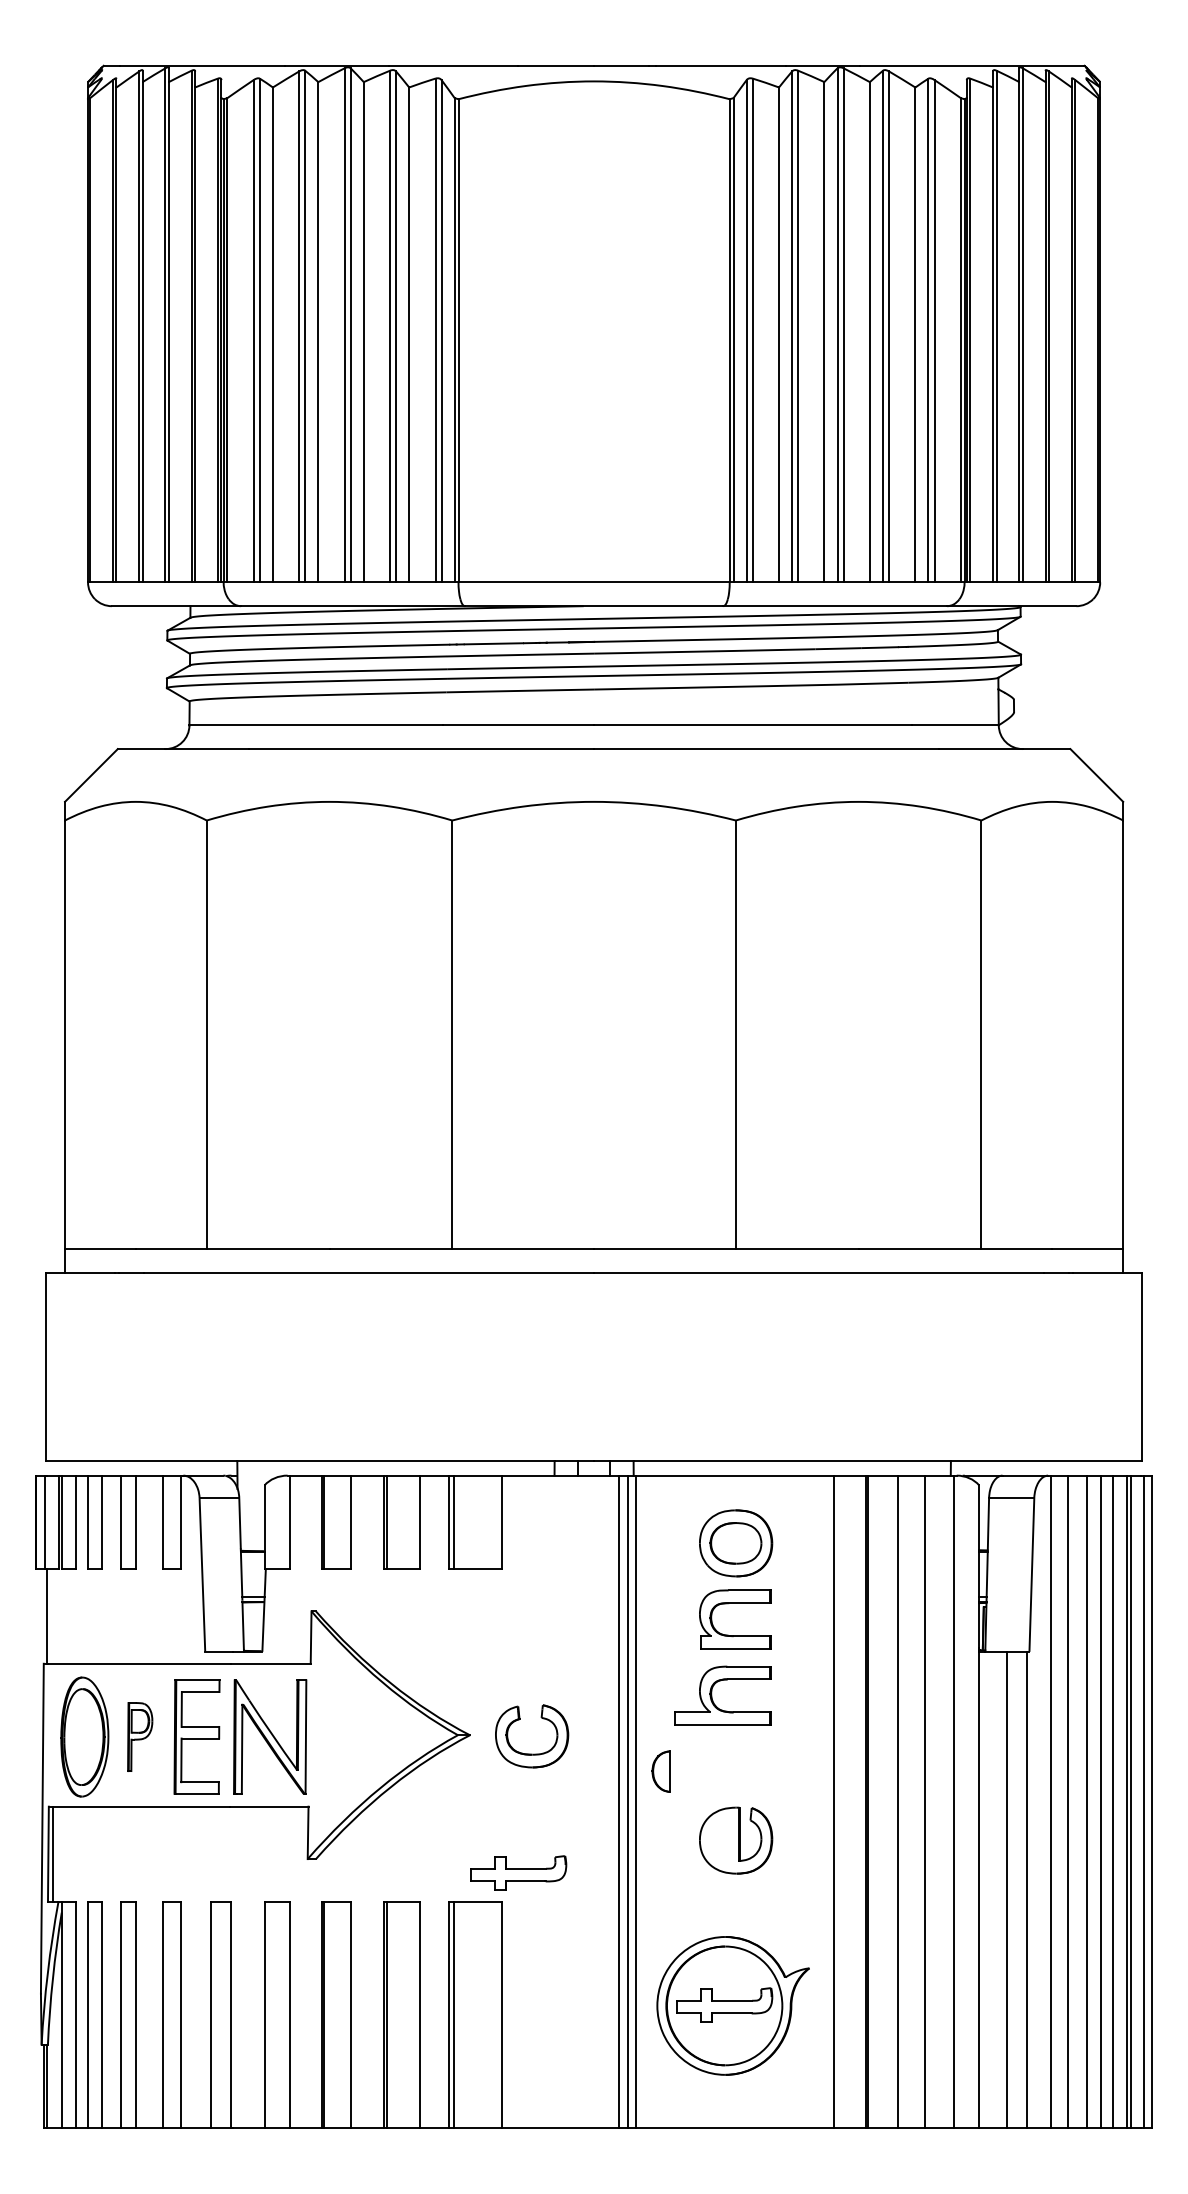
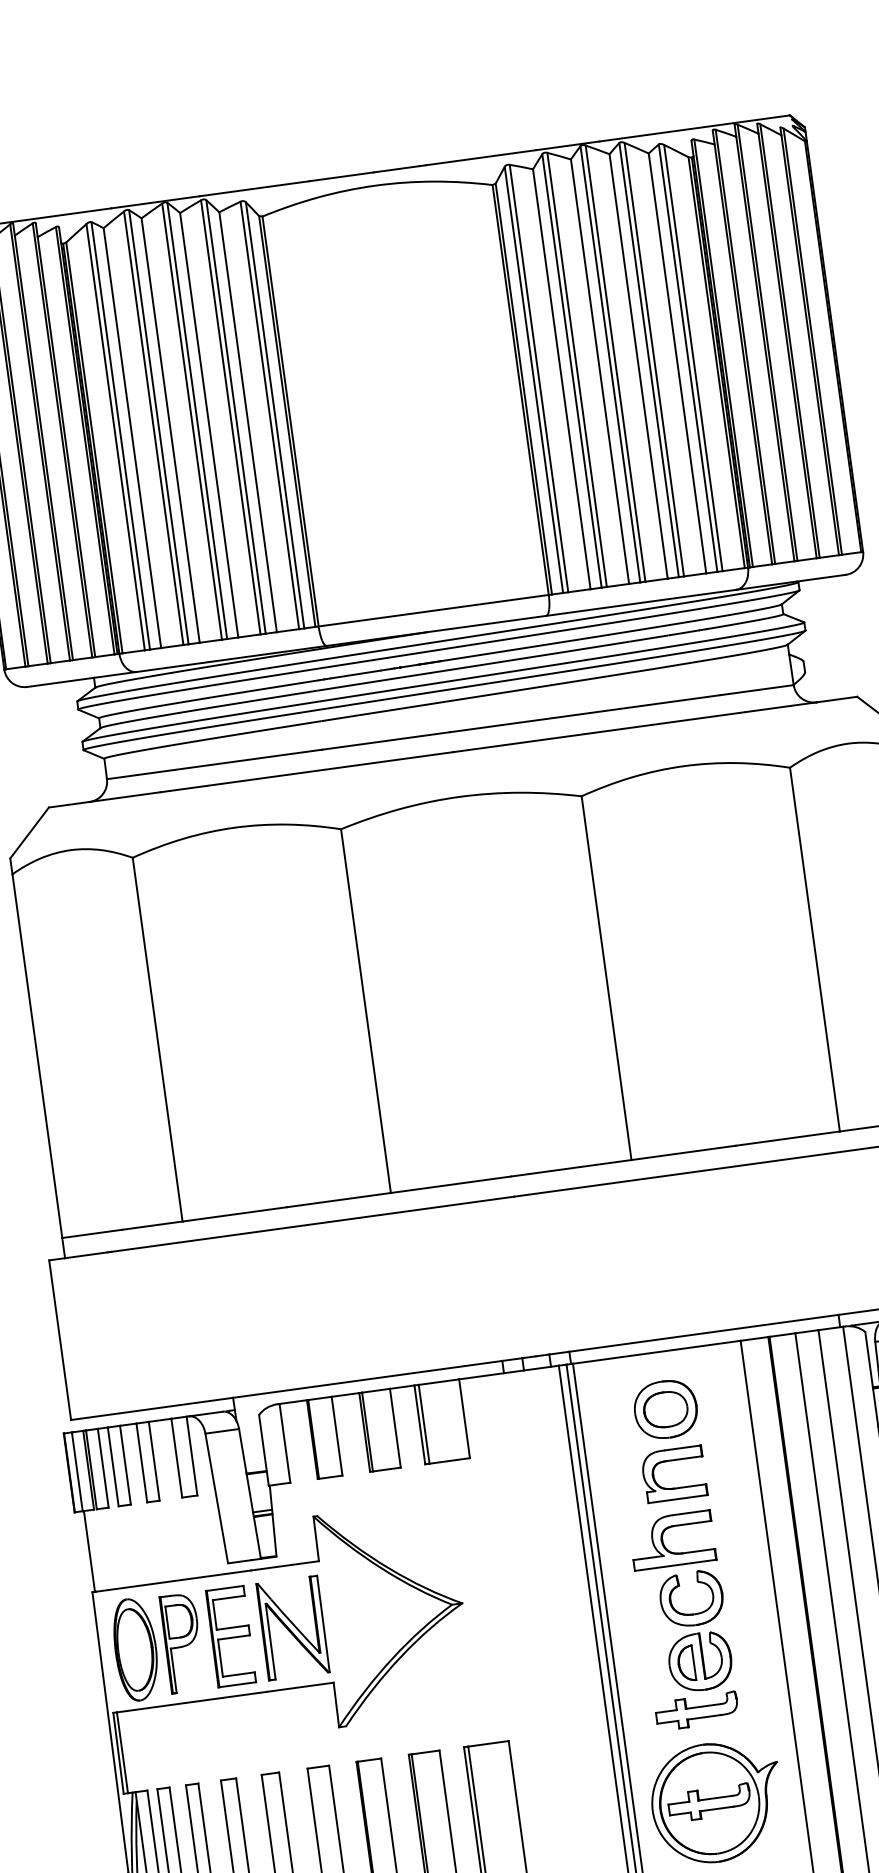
part: (140, 1736) -> (182, 1642), size x1.67
part: (532, 1753) -> (694, 1613), moved
part: (660, 1771) -> (685, 1663), moved
part: (518, 1872) -> (697, 1710), moved

